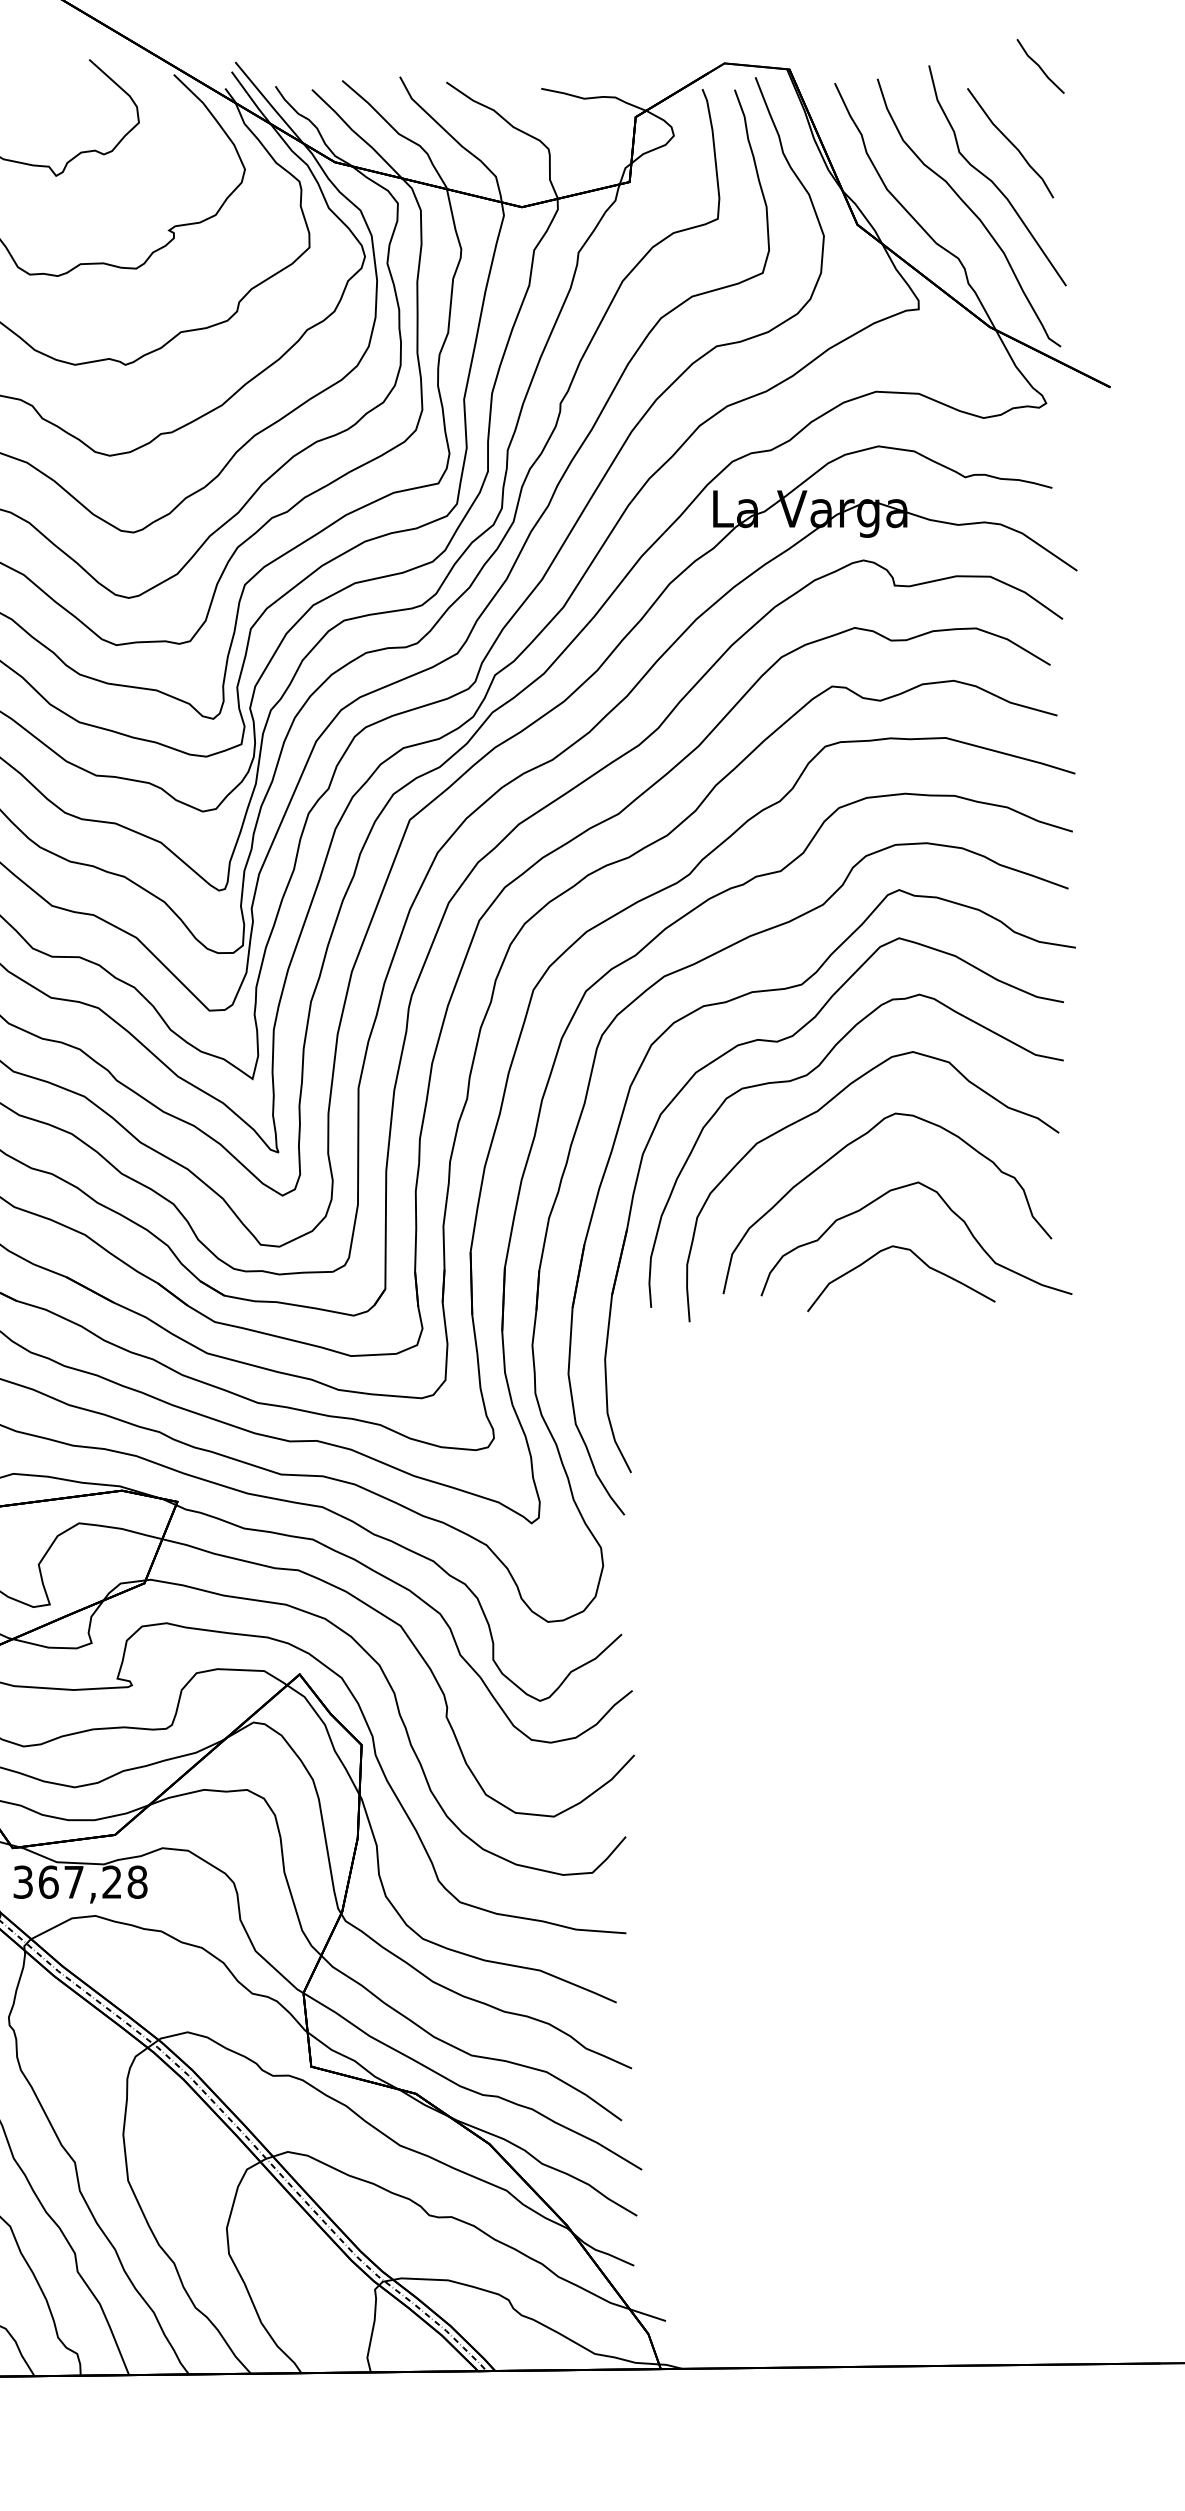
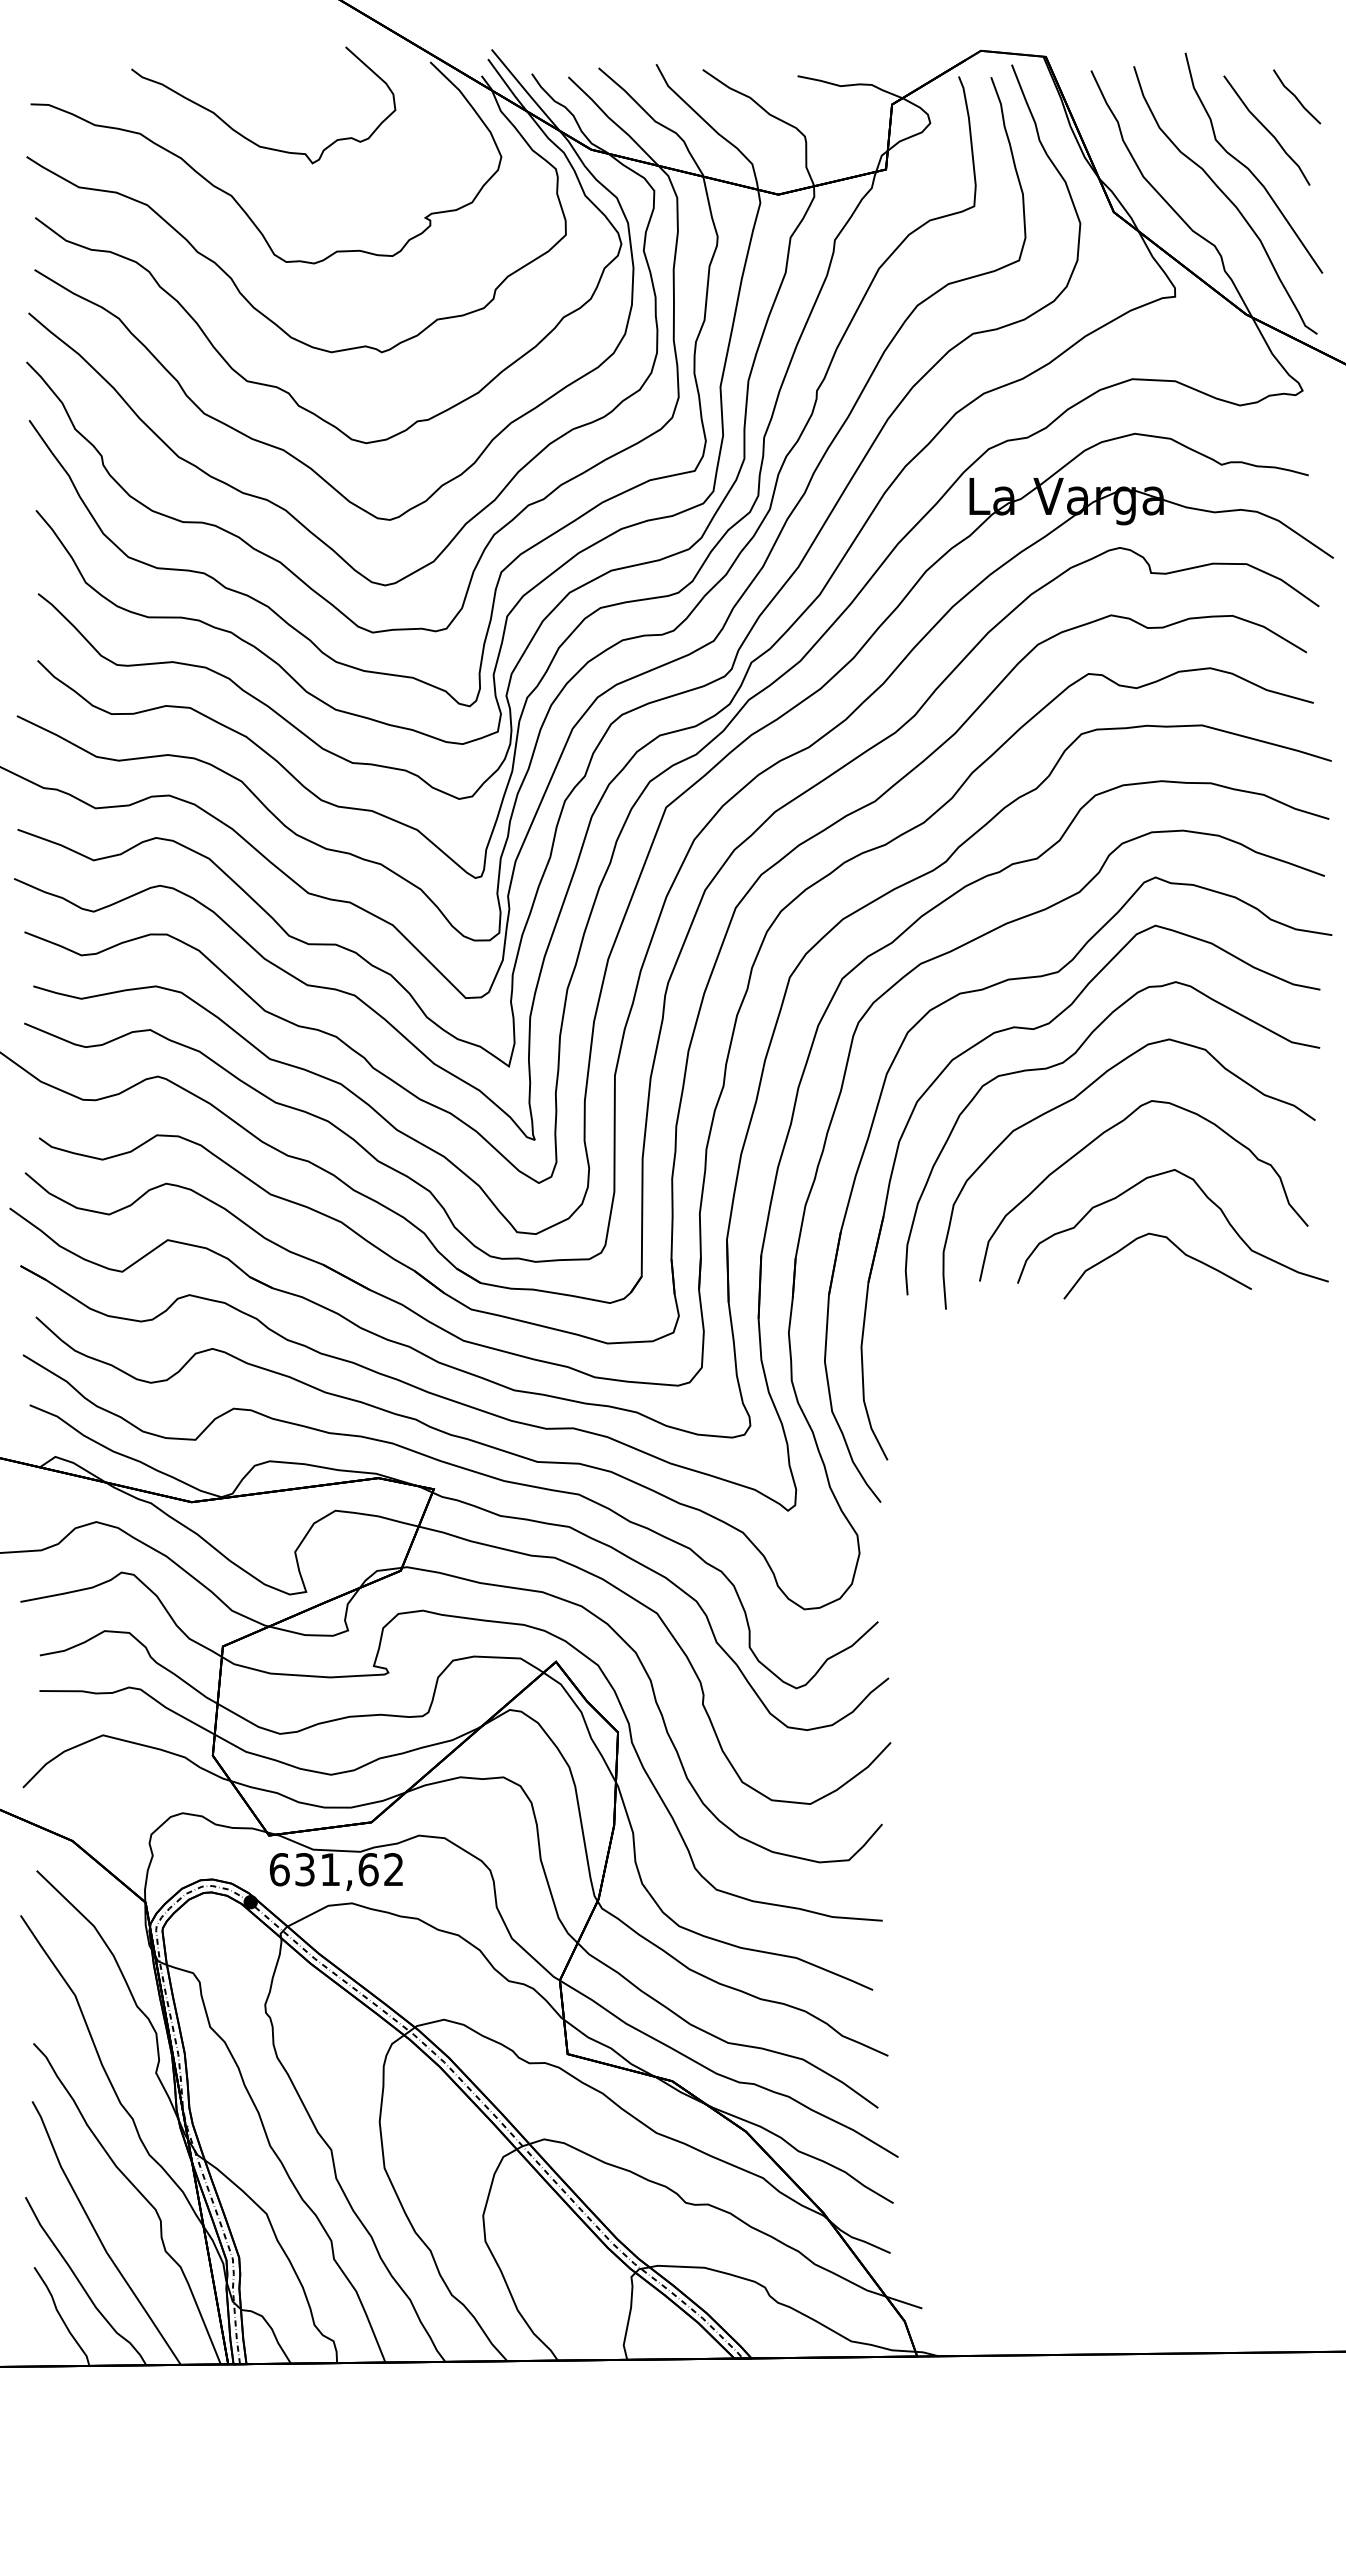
line: (1040, 66) -> (1296, 96), moved
text: (80, 1882) -> (336, 1869), 367,28 -> 631,62

